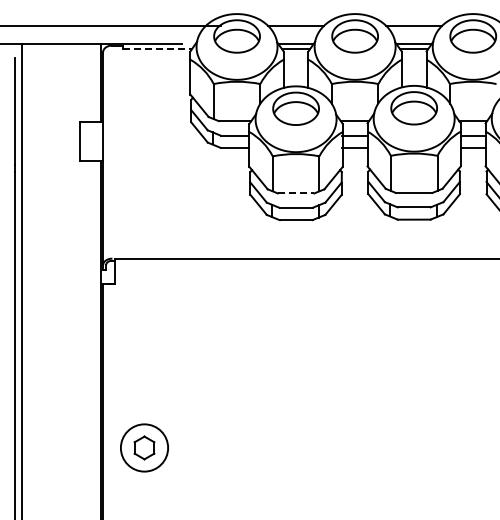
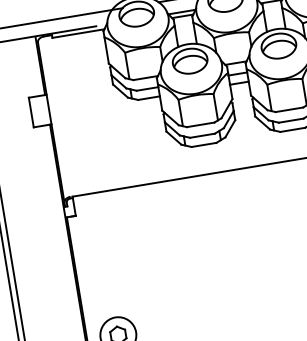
line: (157, 49) -> (78, 33), dashed -> solid
line: (296, 193) -> (201, 124), dashed -> solid

